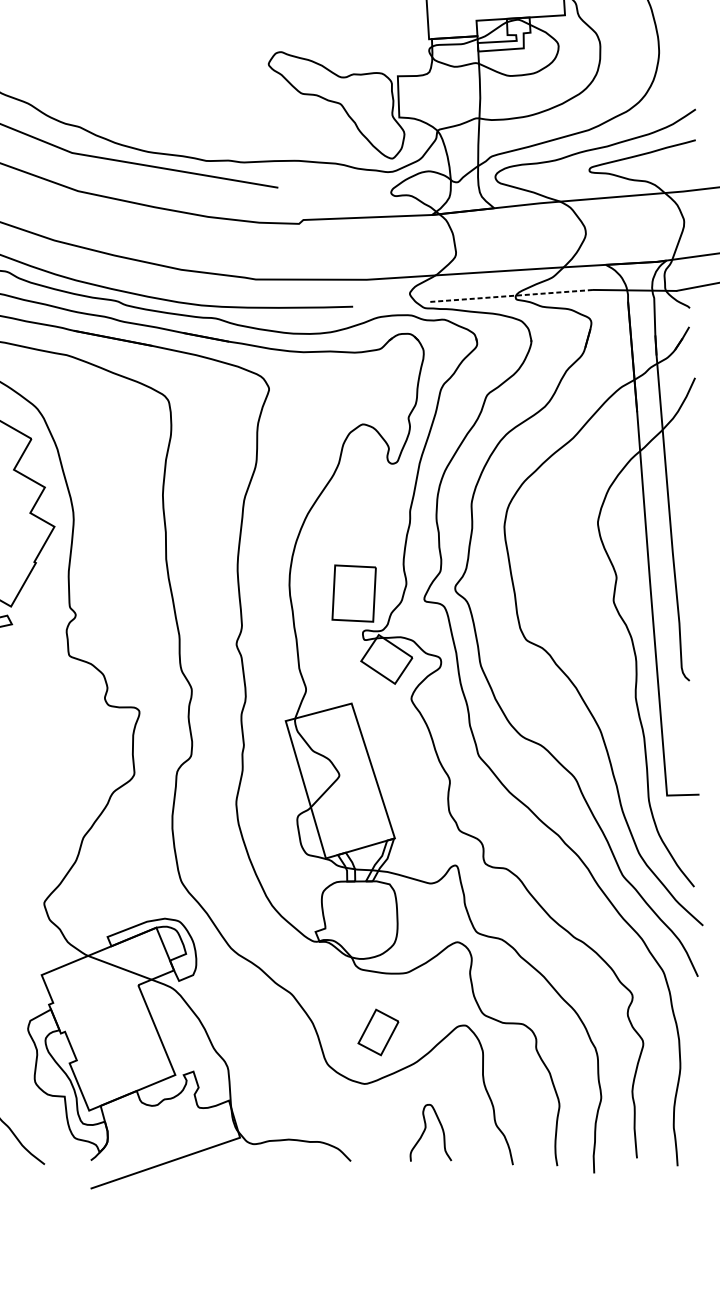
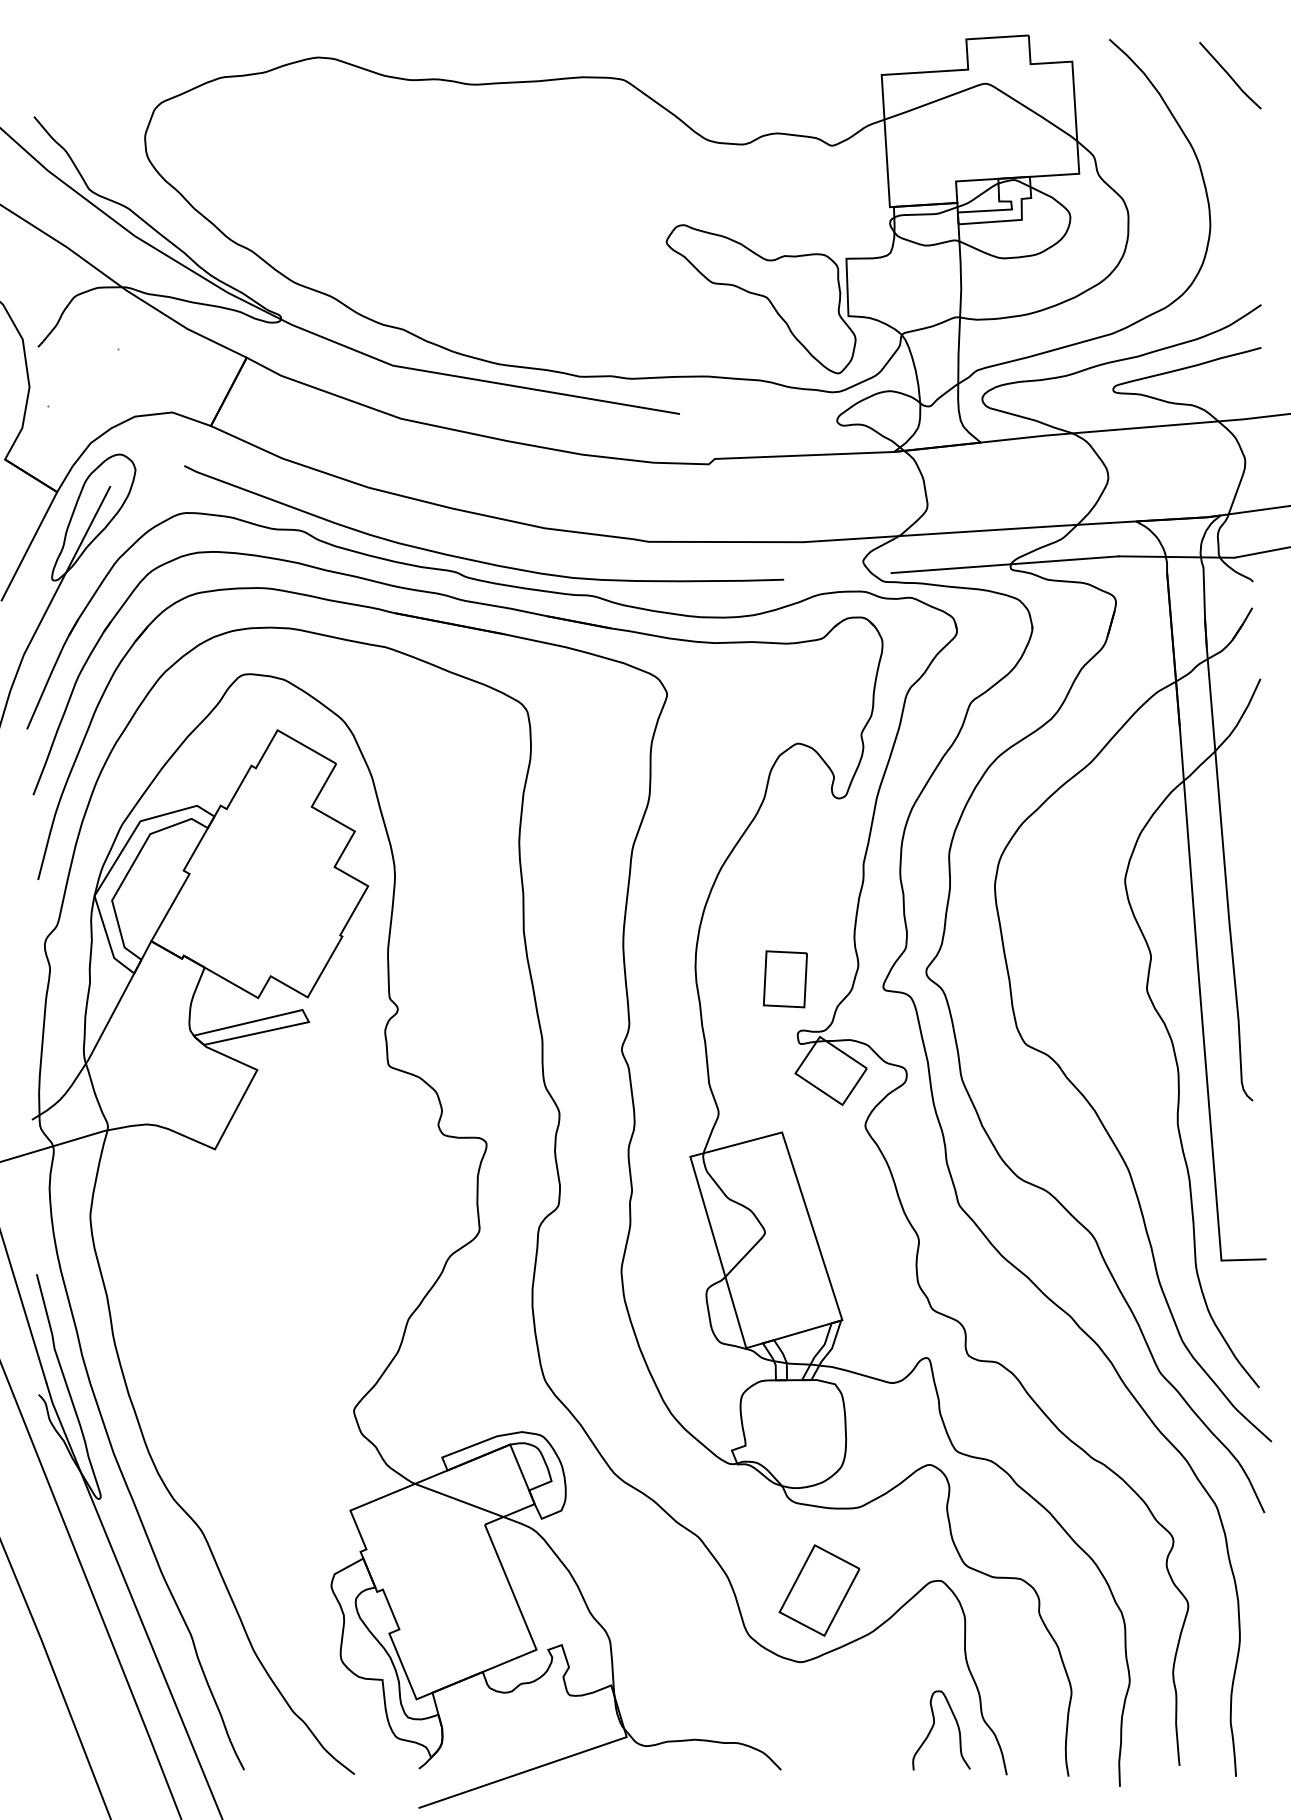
line: (512, 295) -> (1005, 564), dashed -> solid
part: (353, 593) -> (784, 979), size x0.71
part: (378, 1032) -> (819, 1590), size x1.43
curve: (425, 1130) -> (933, 1727), moved

